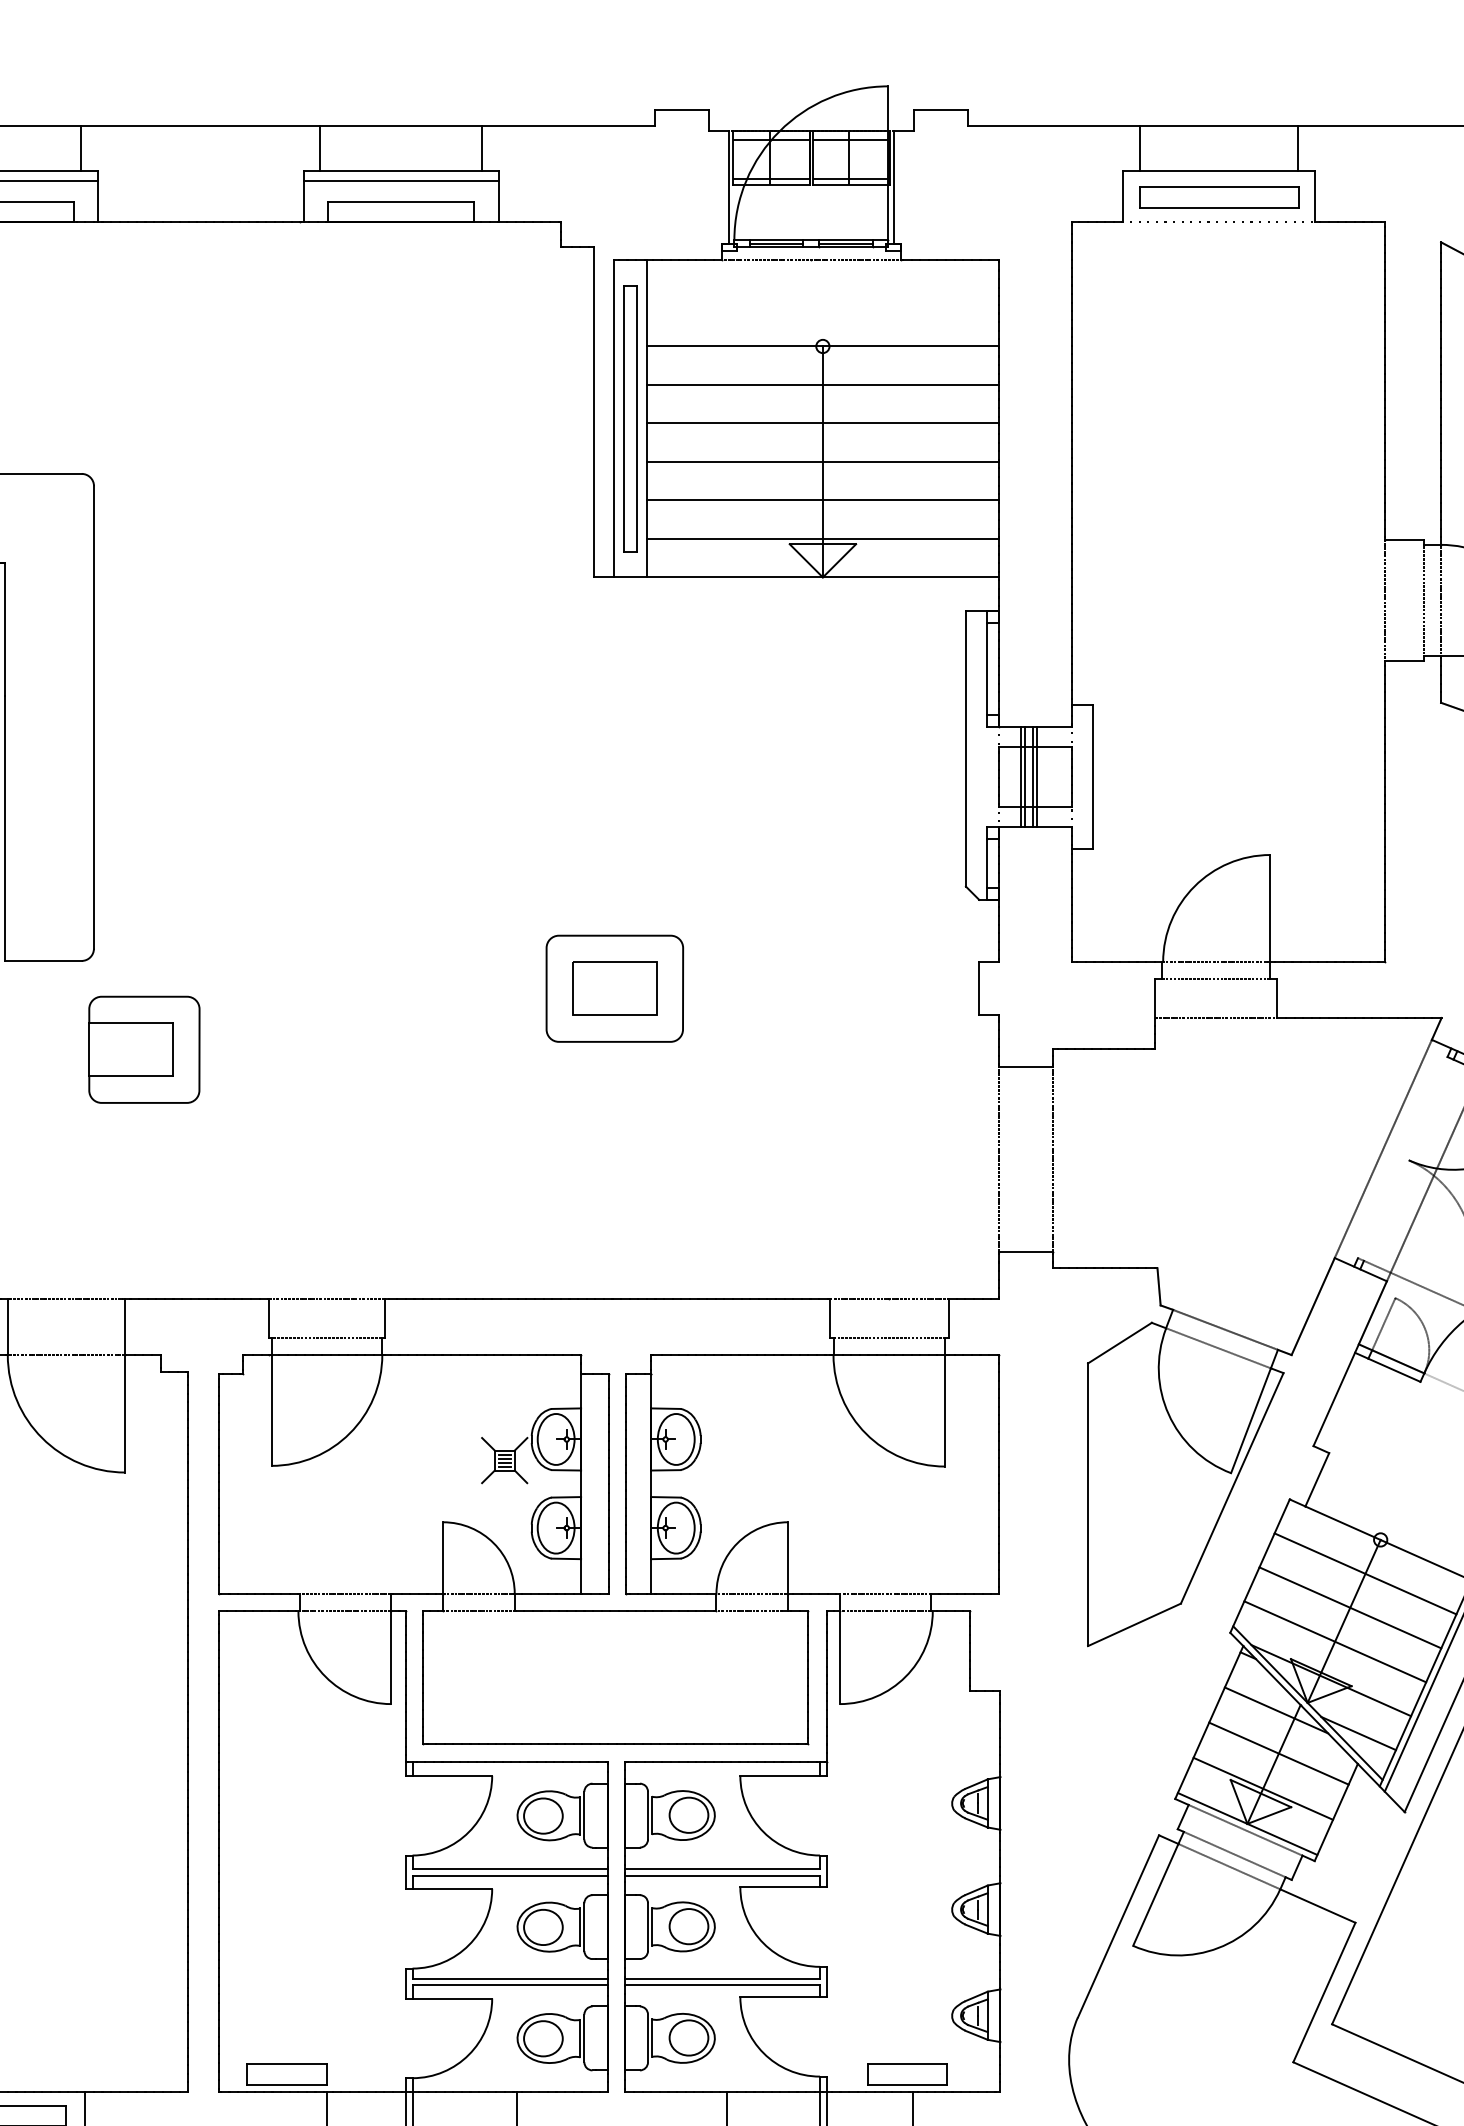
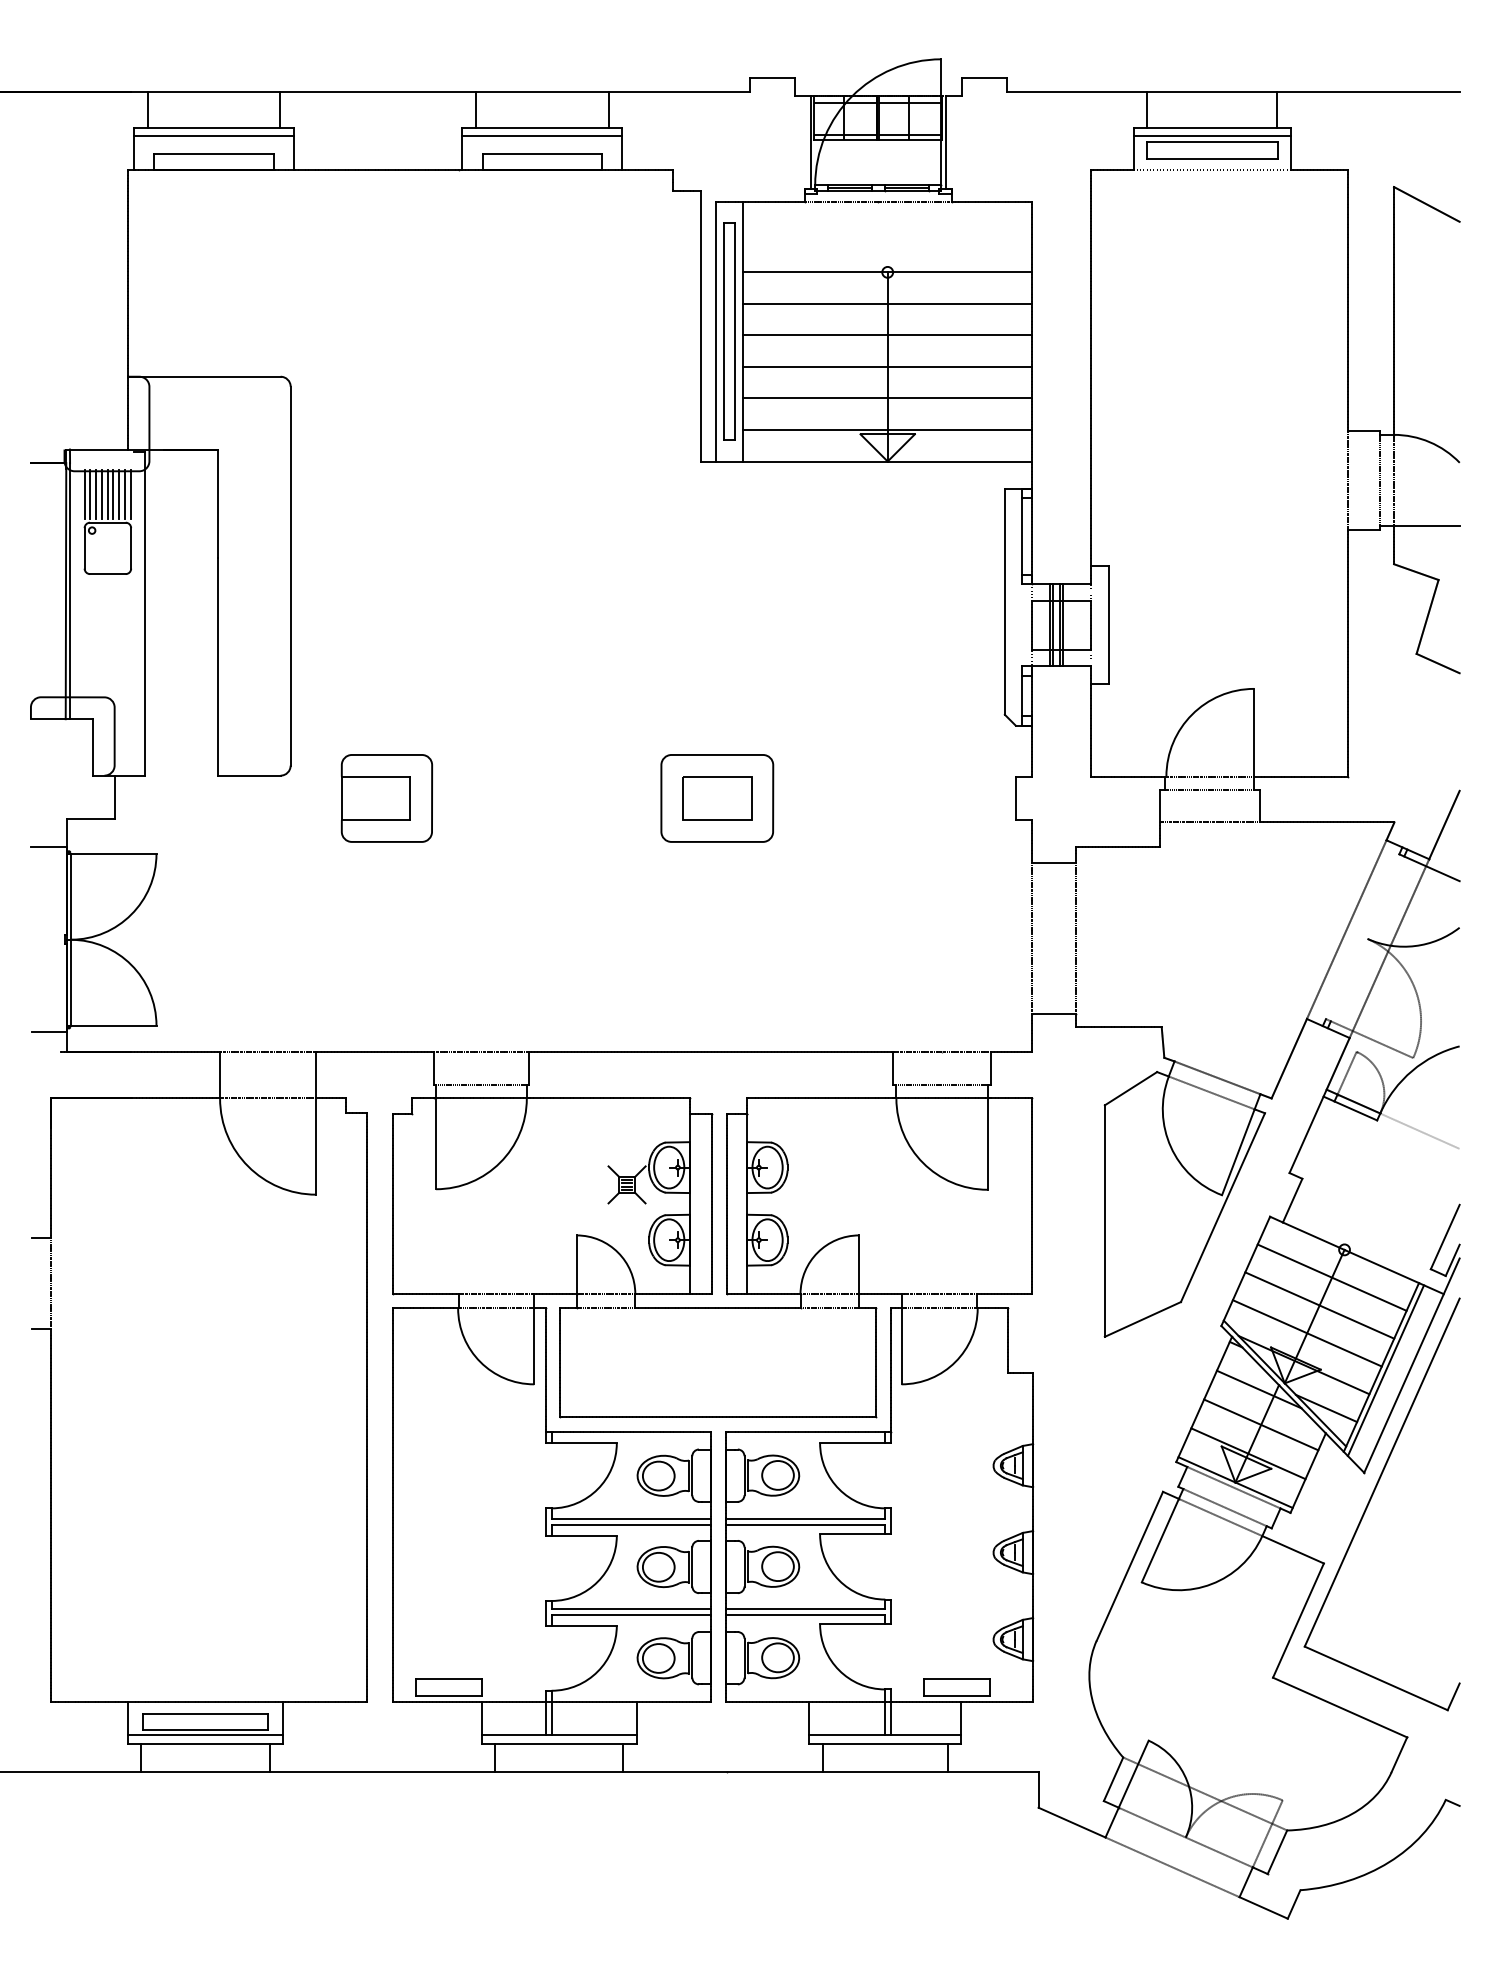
line: (1218, 180) -> (1211, 136), added
part: (143, 1049) -> (386, 798), moved

